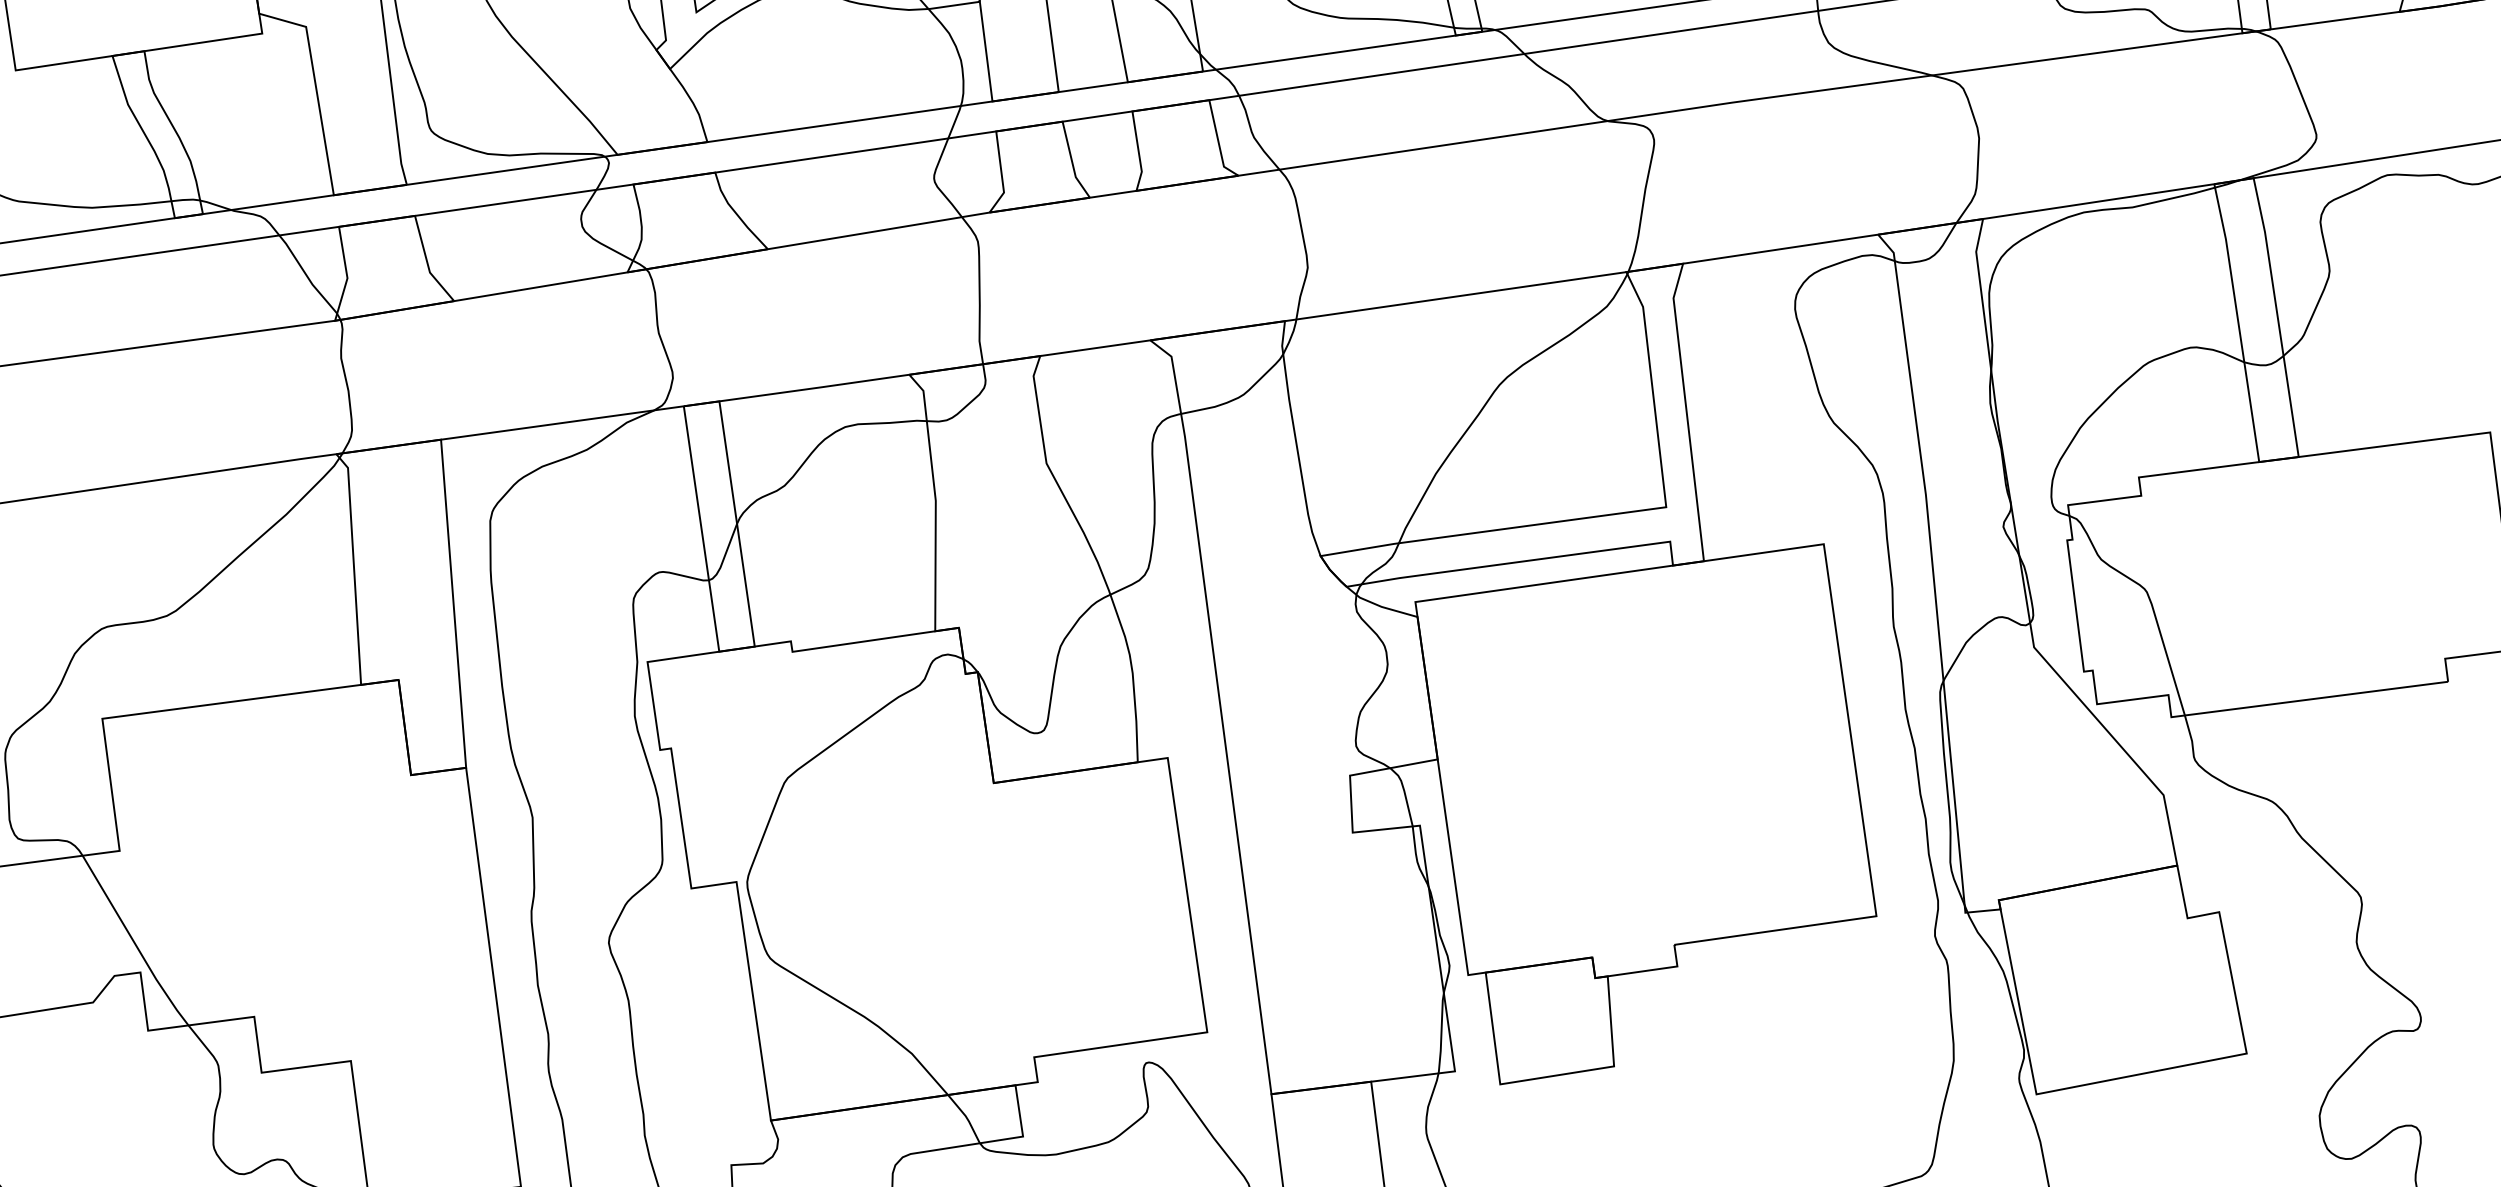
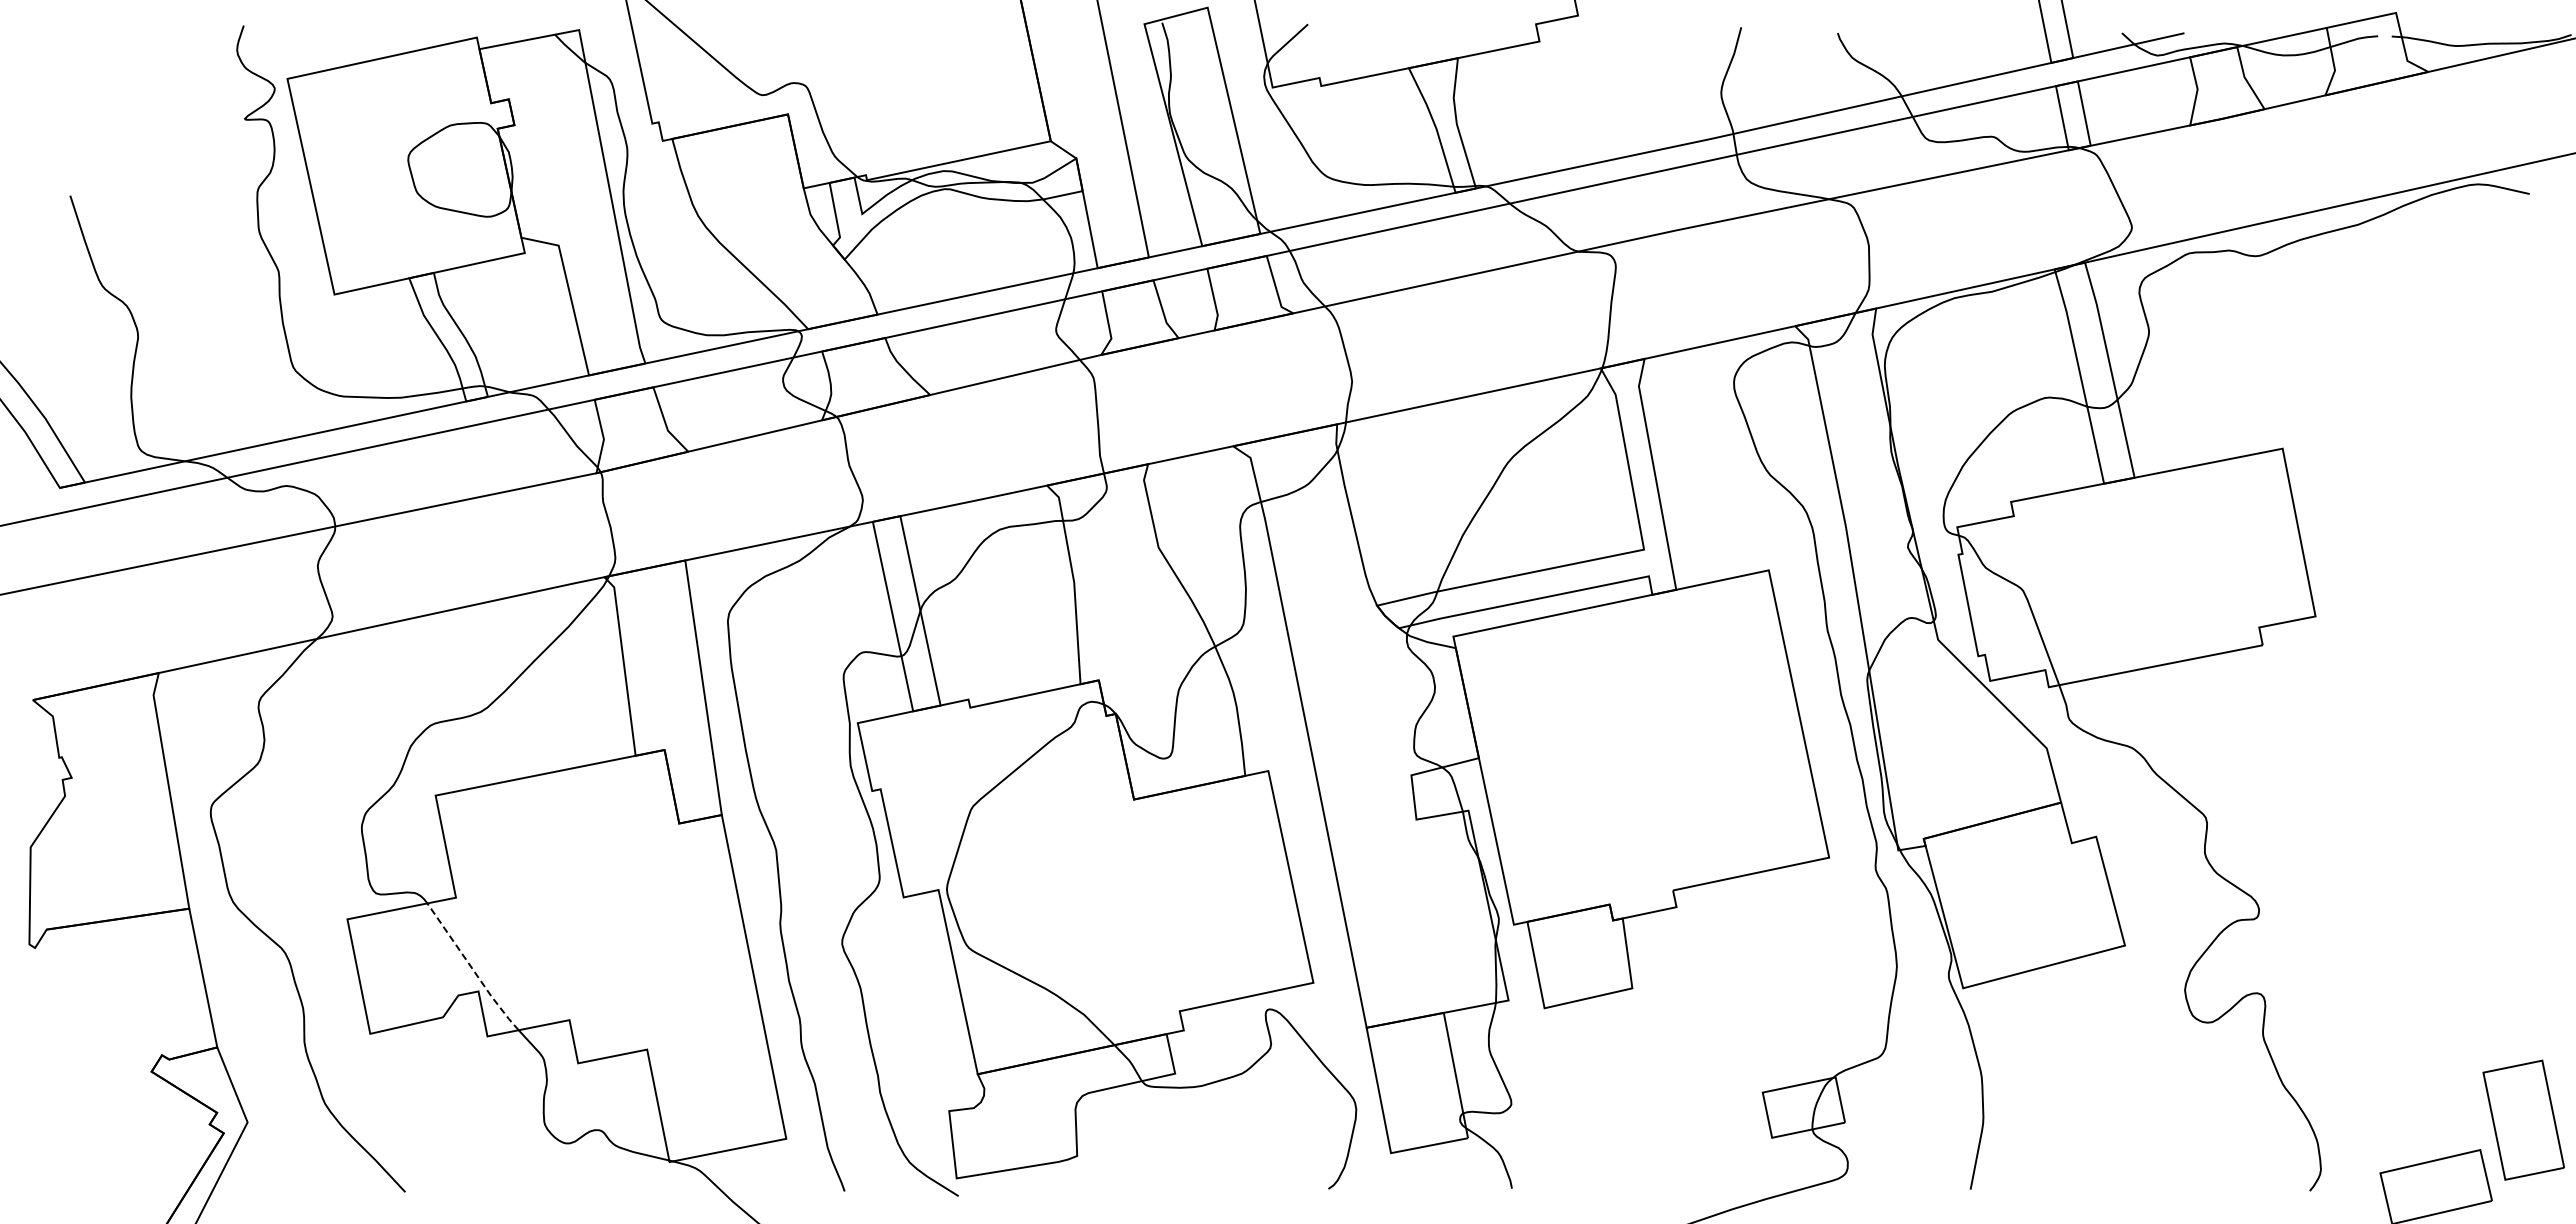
line: (134, 943) -> (472, 969), solid -> dashed

